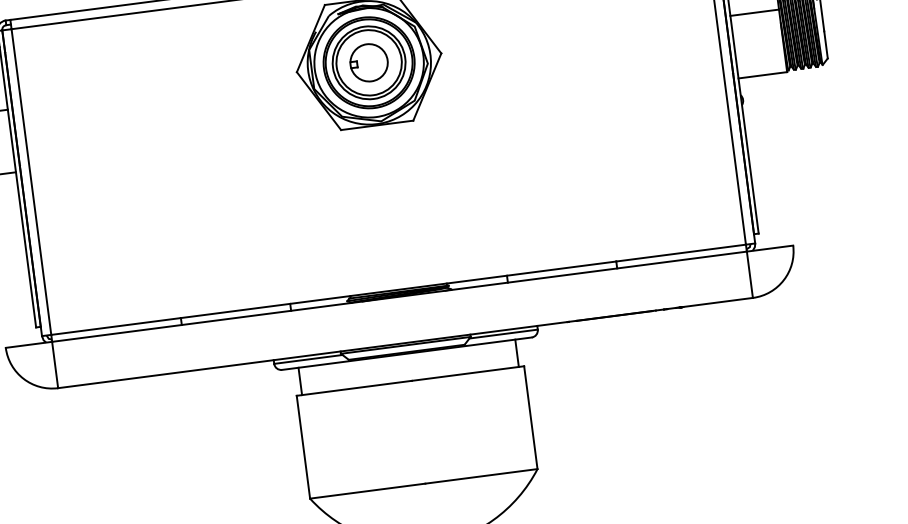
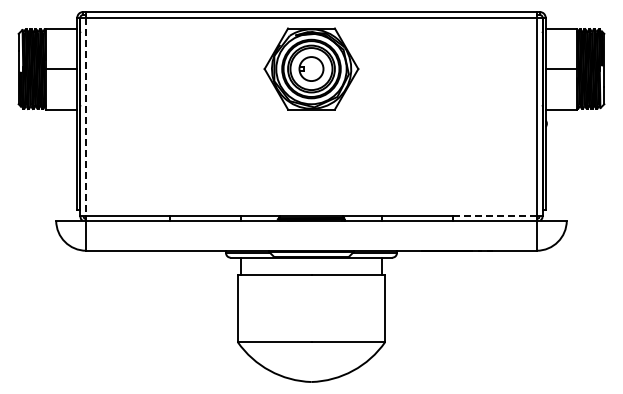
line: (31, 182) -> (86, 117), solid -> dashed
line: (682, 253) -> (495, 216), solid -> dashed

